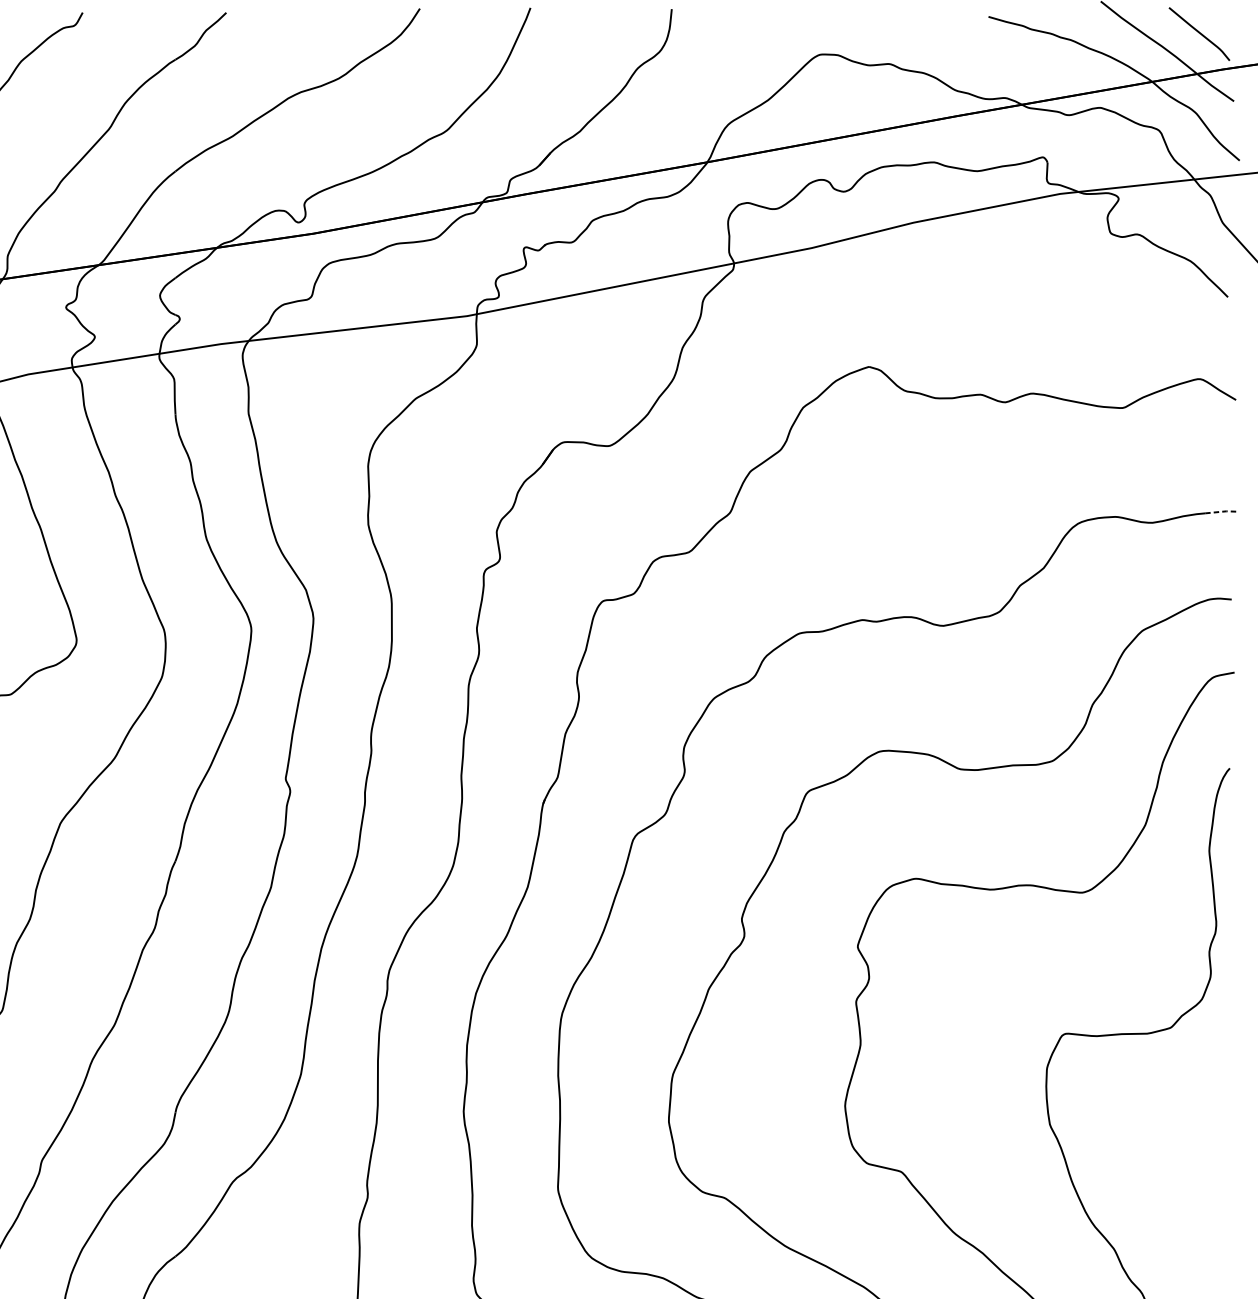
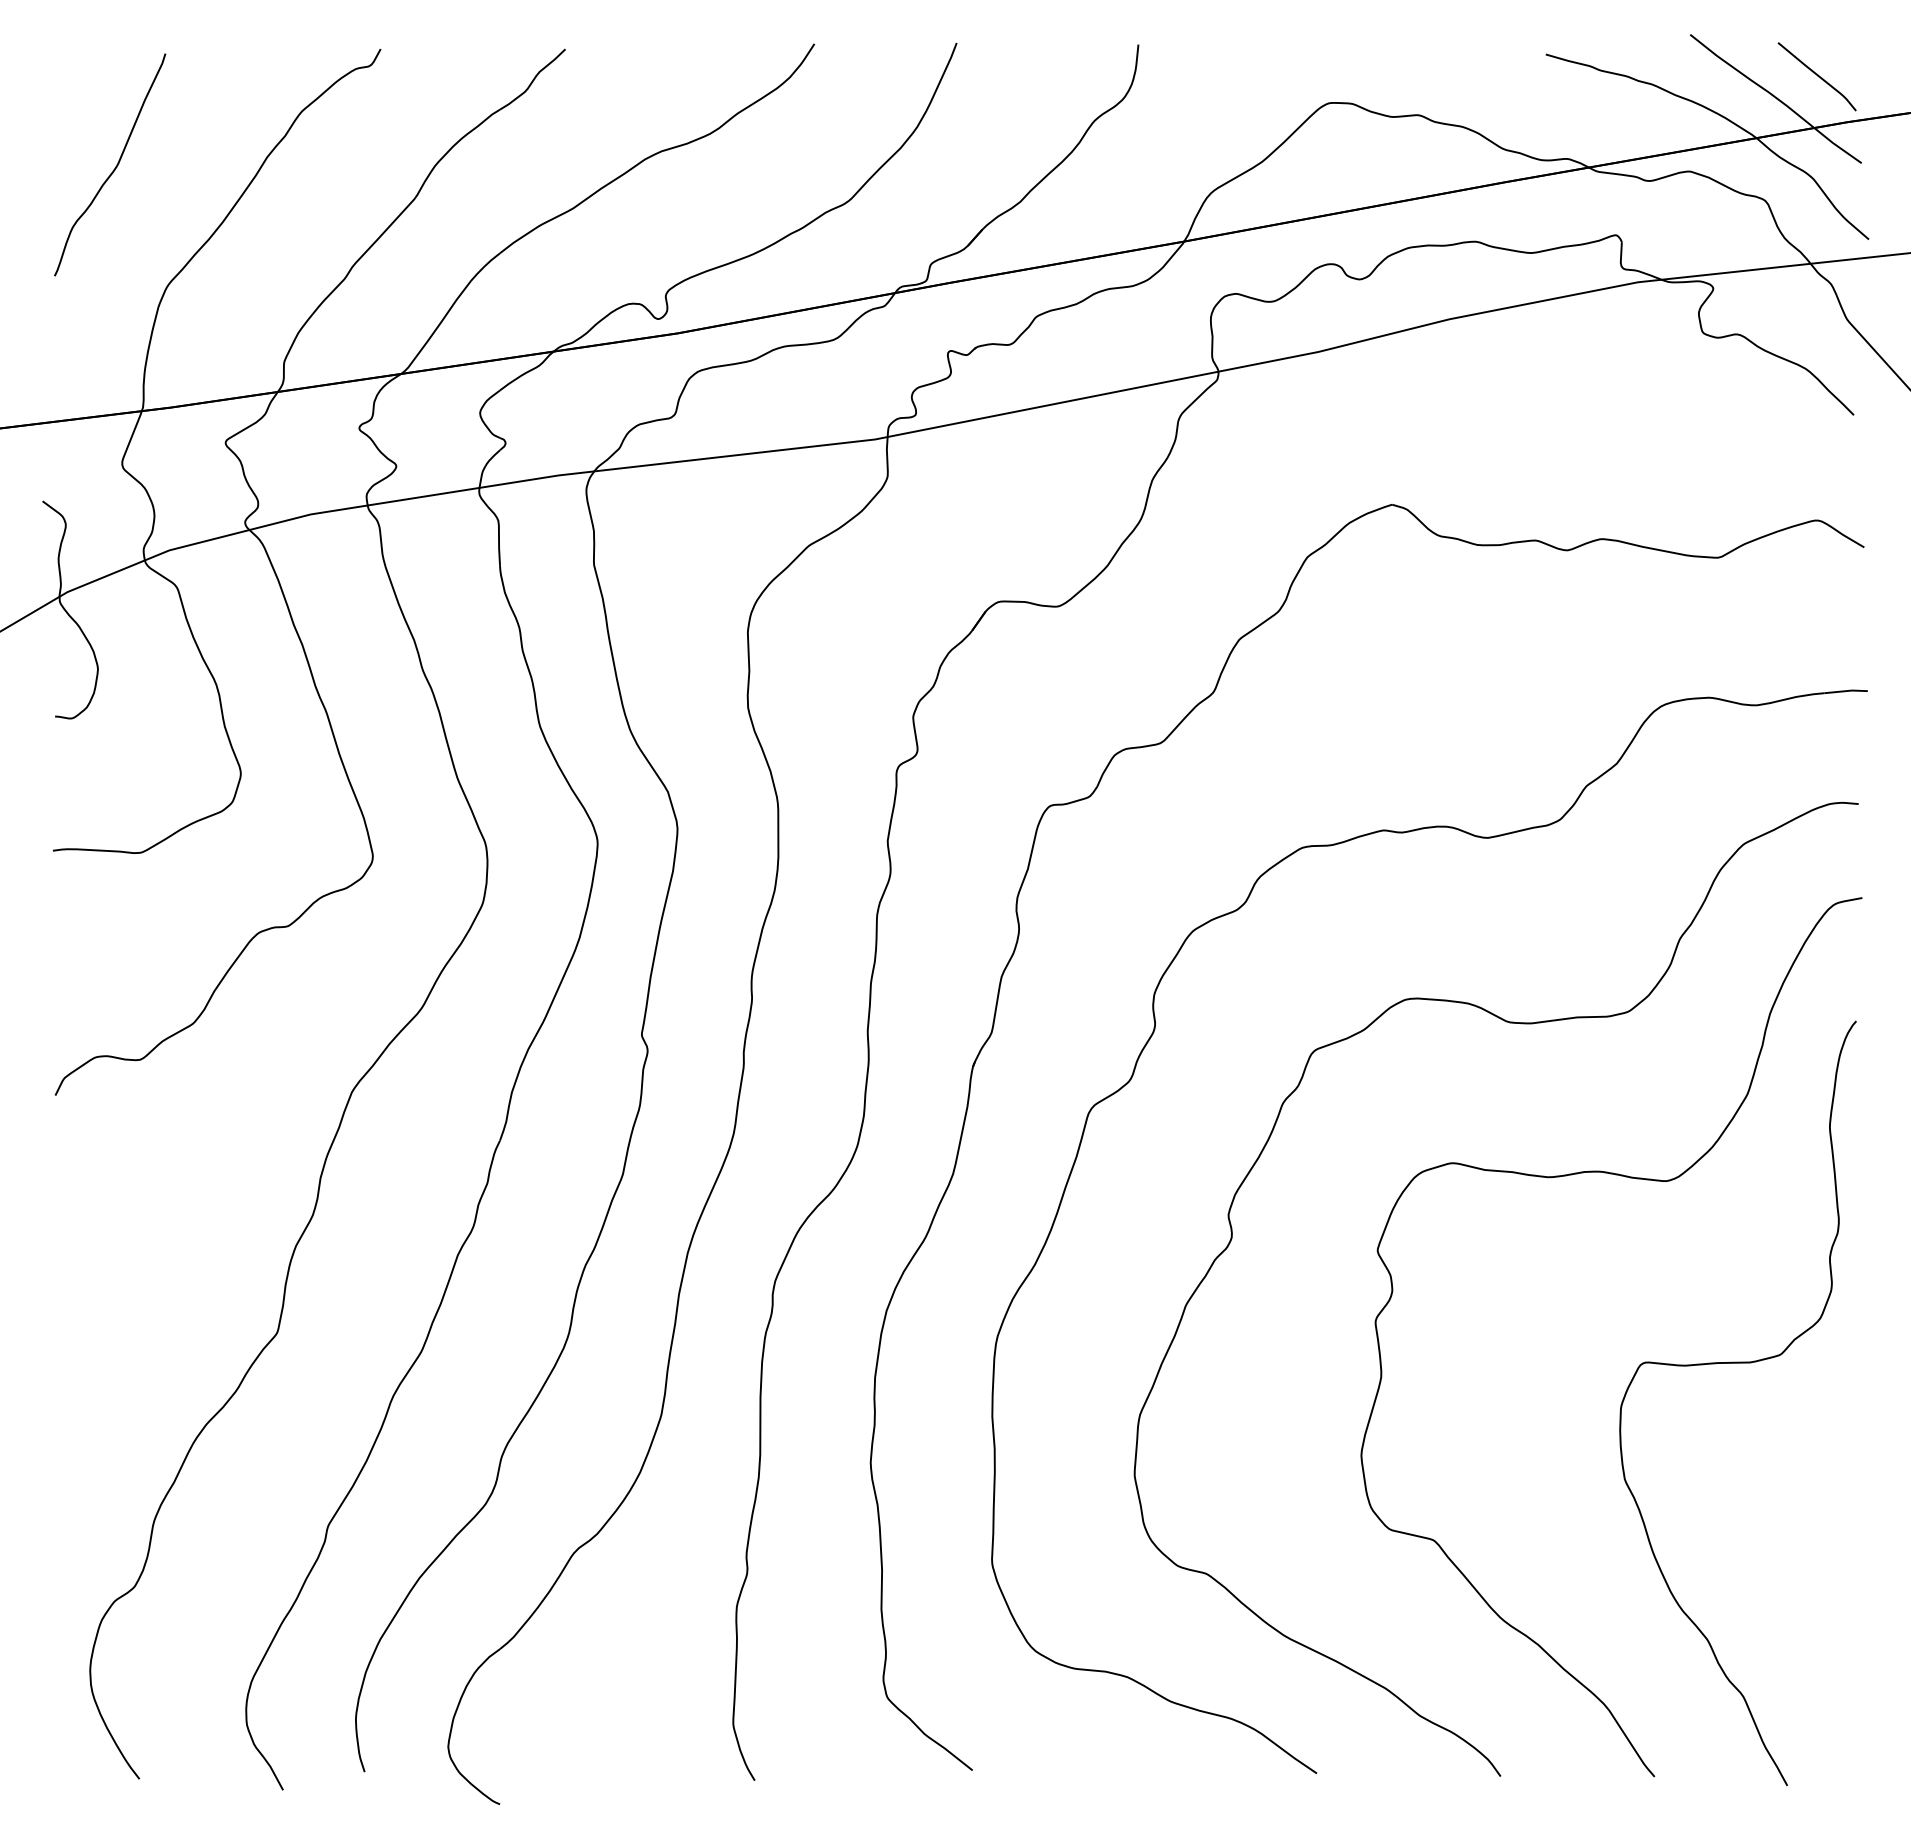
line: (1223, 512) -> (1847, 691), dashed -> solid

